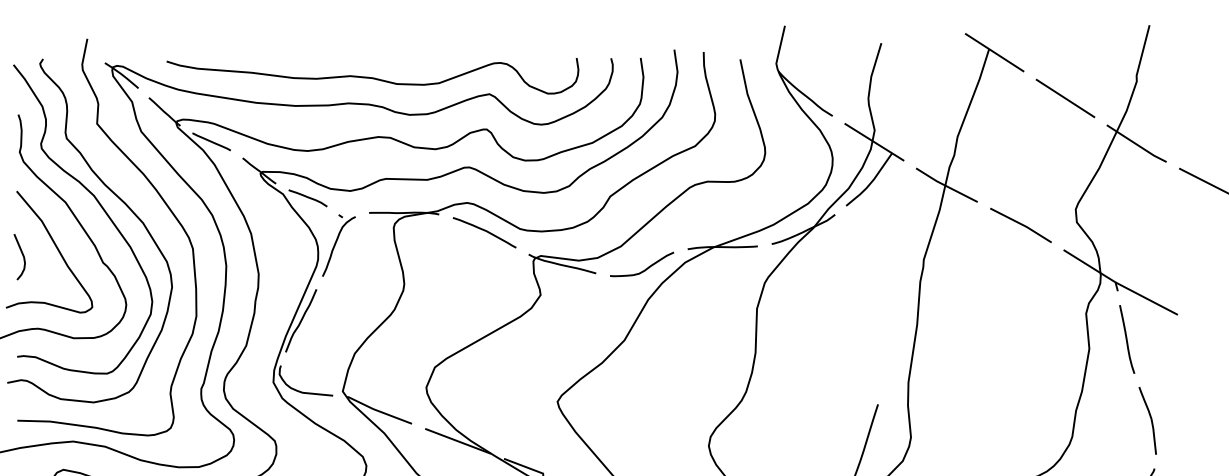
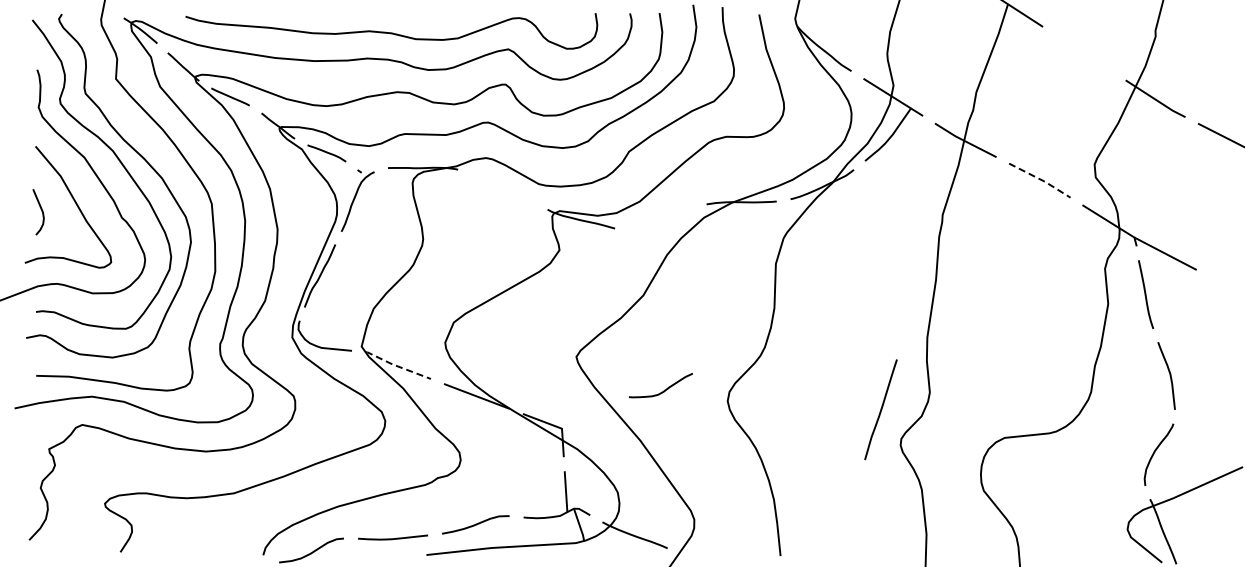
line: (1064, 98) -> (1083, 53), removed
line: (1022, 224) -> (1041, 179), solid -> dashed
curve: (484, 231) -> (503, 186), removed
curve: (645, 268) -> (664, 389), moved
line: (377, 411) -> (396, 366), solid -> dashed

